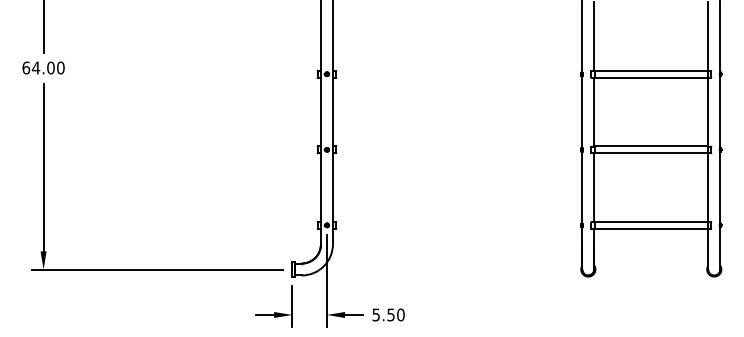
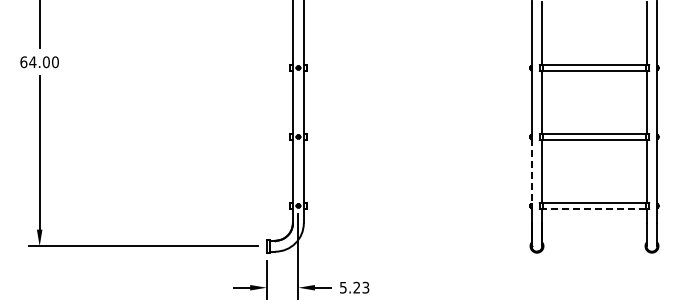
line: (582, 187) -> (531, 171), solid -> dashed
line: (651, 229) -> (594, 209), solid -> dashed
text: (396, 314) -> (361, 287), 5.50 -> 5.23

